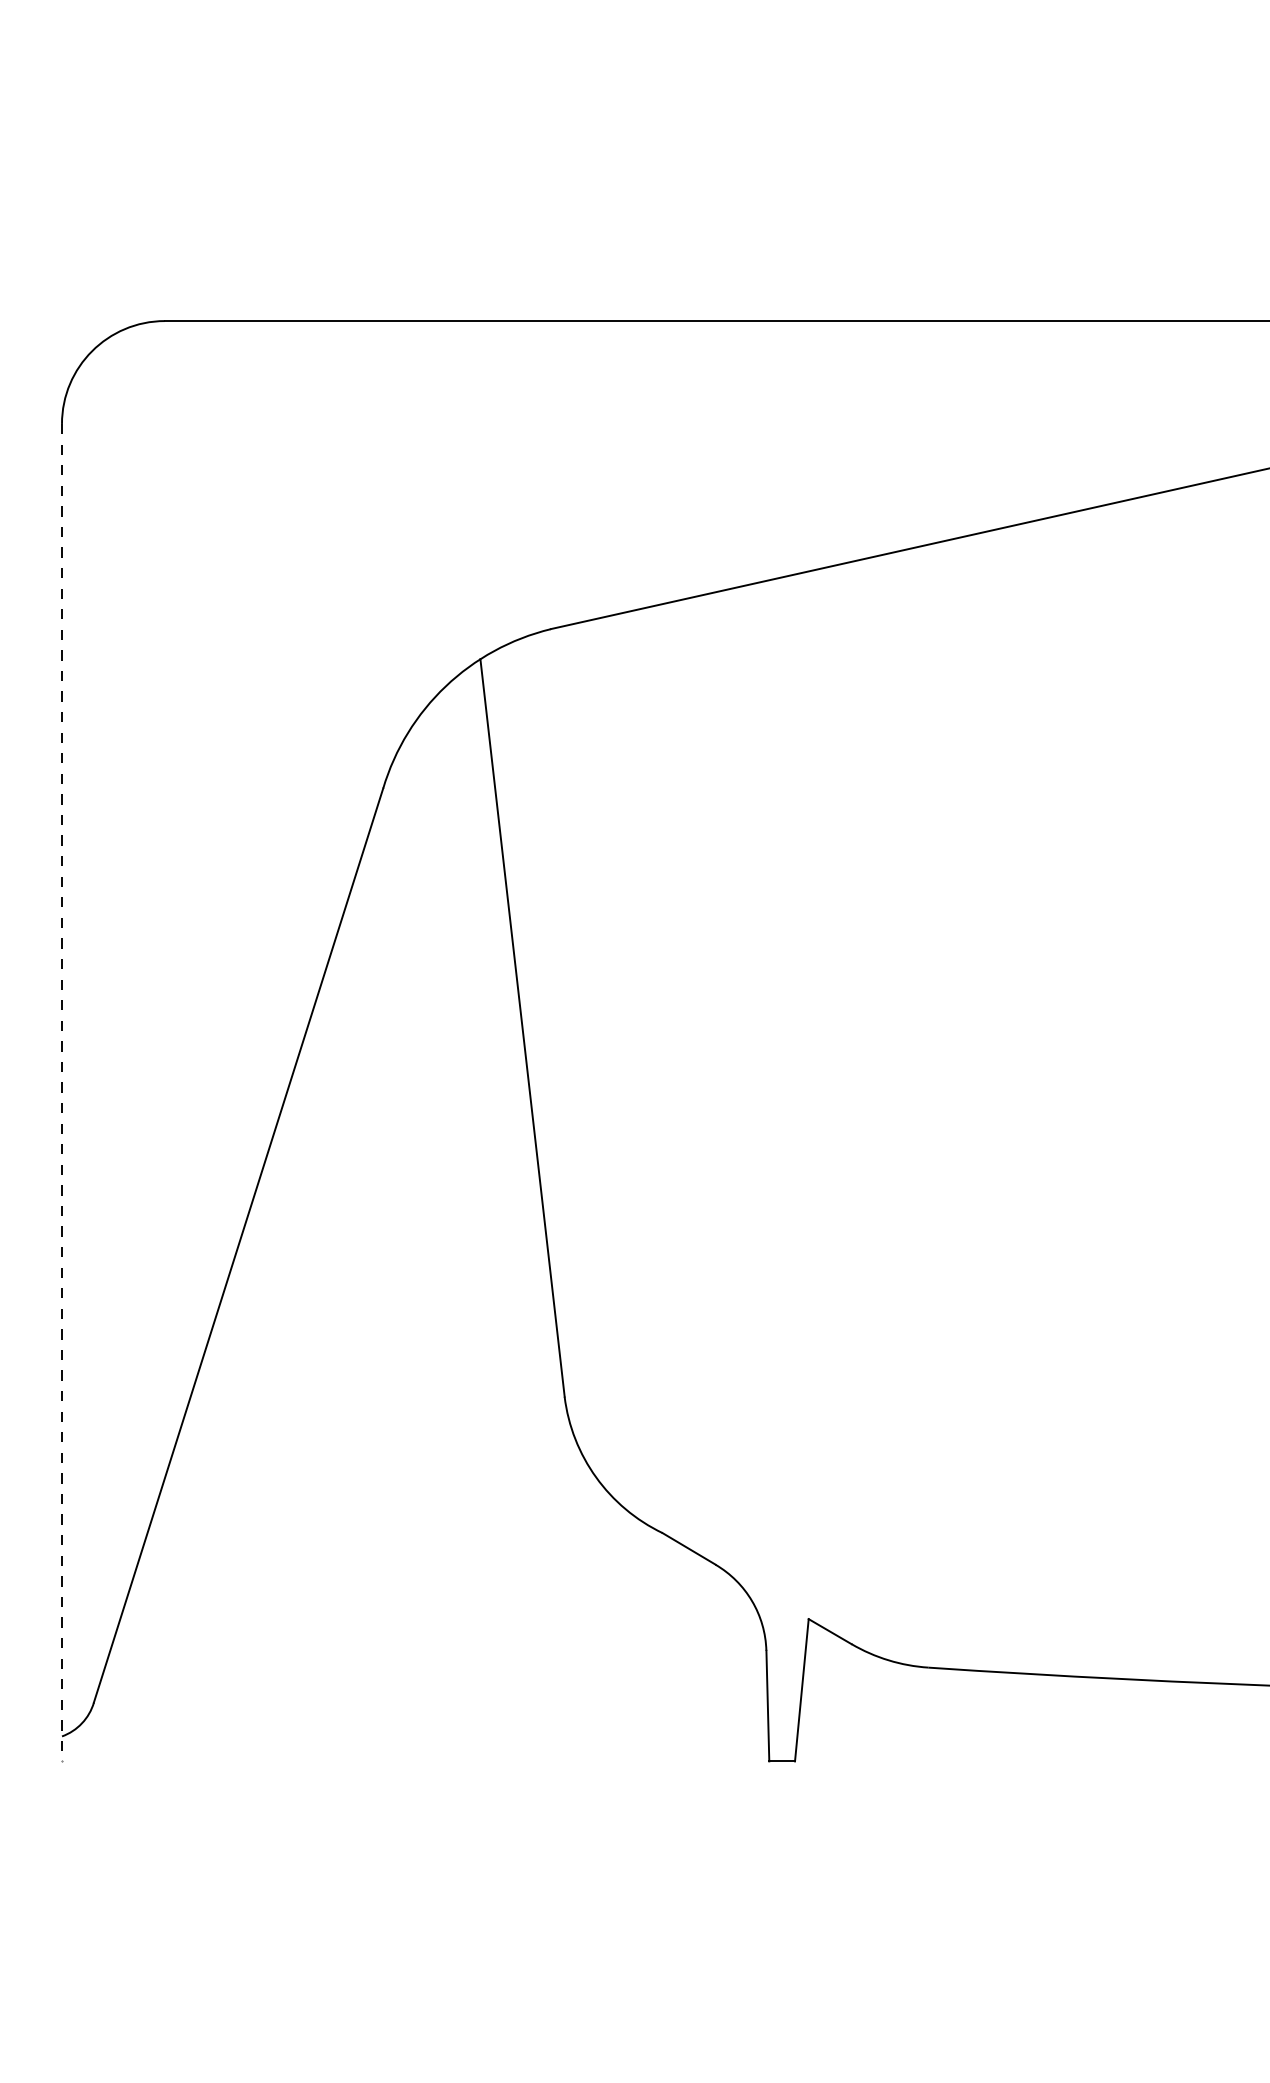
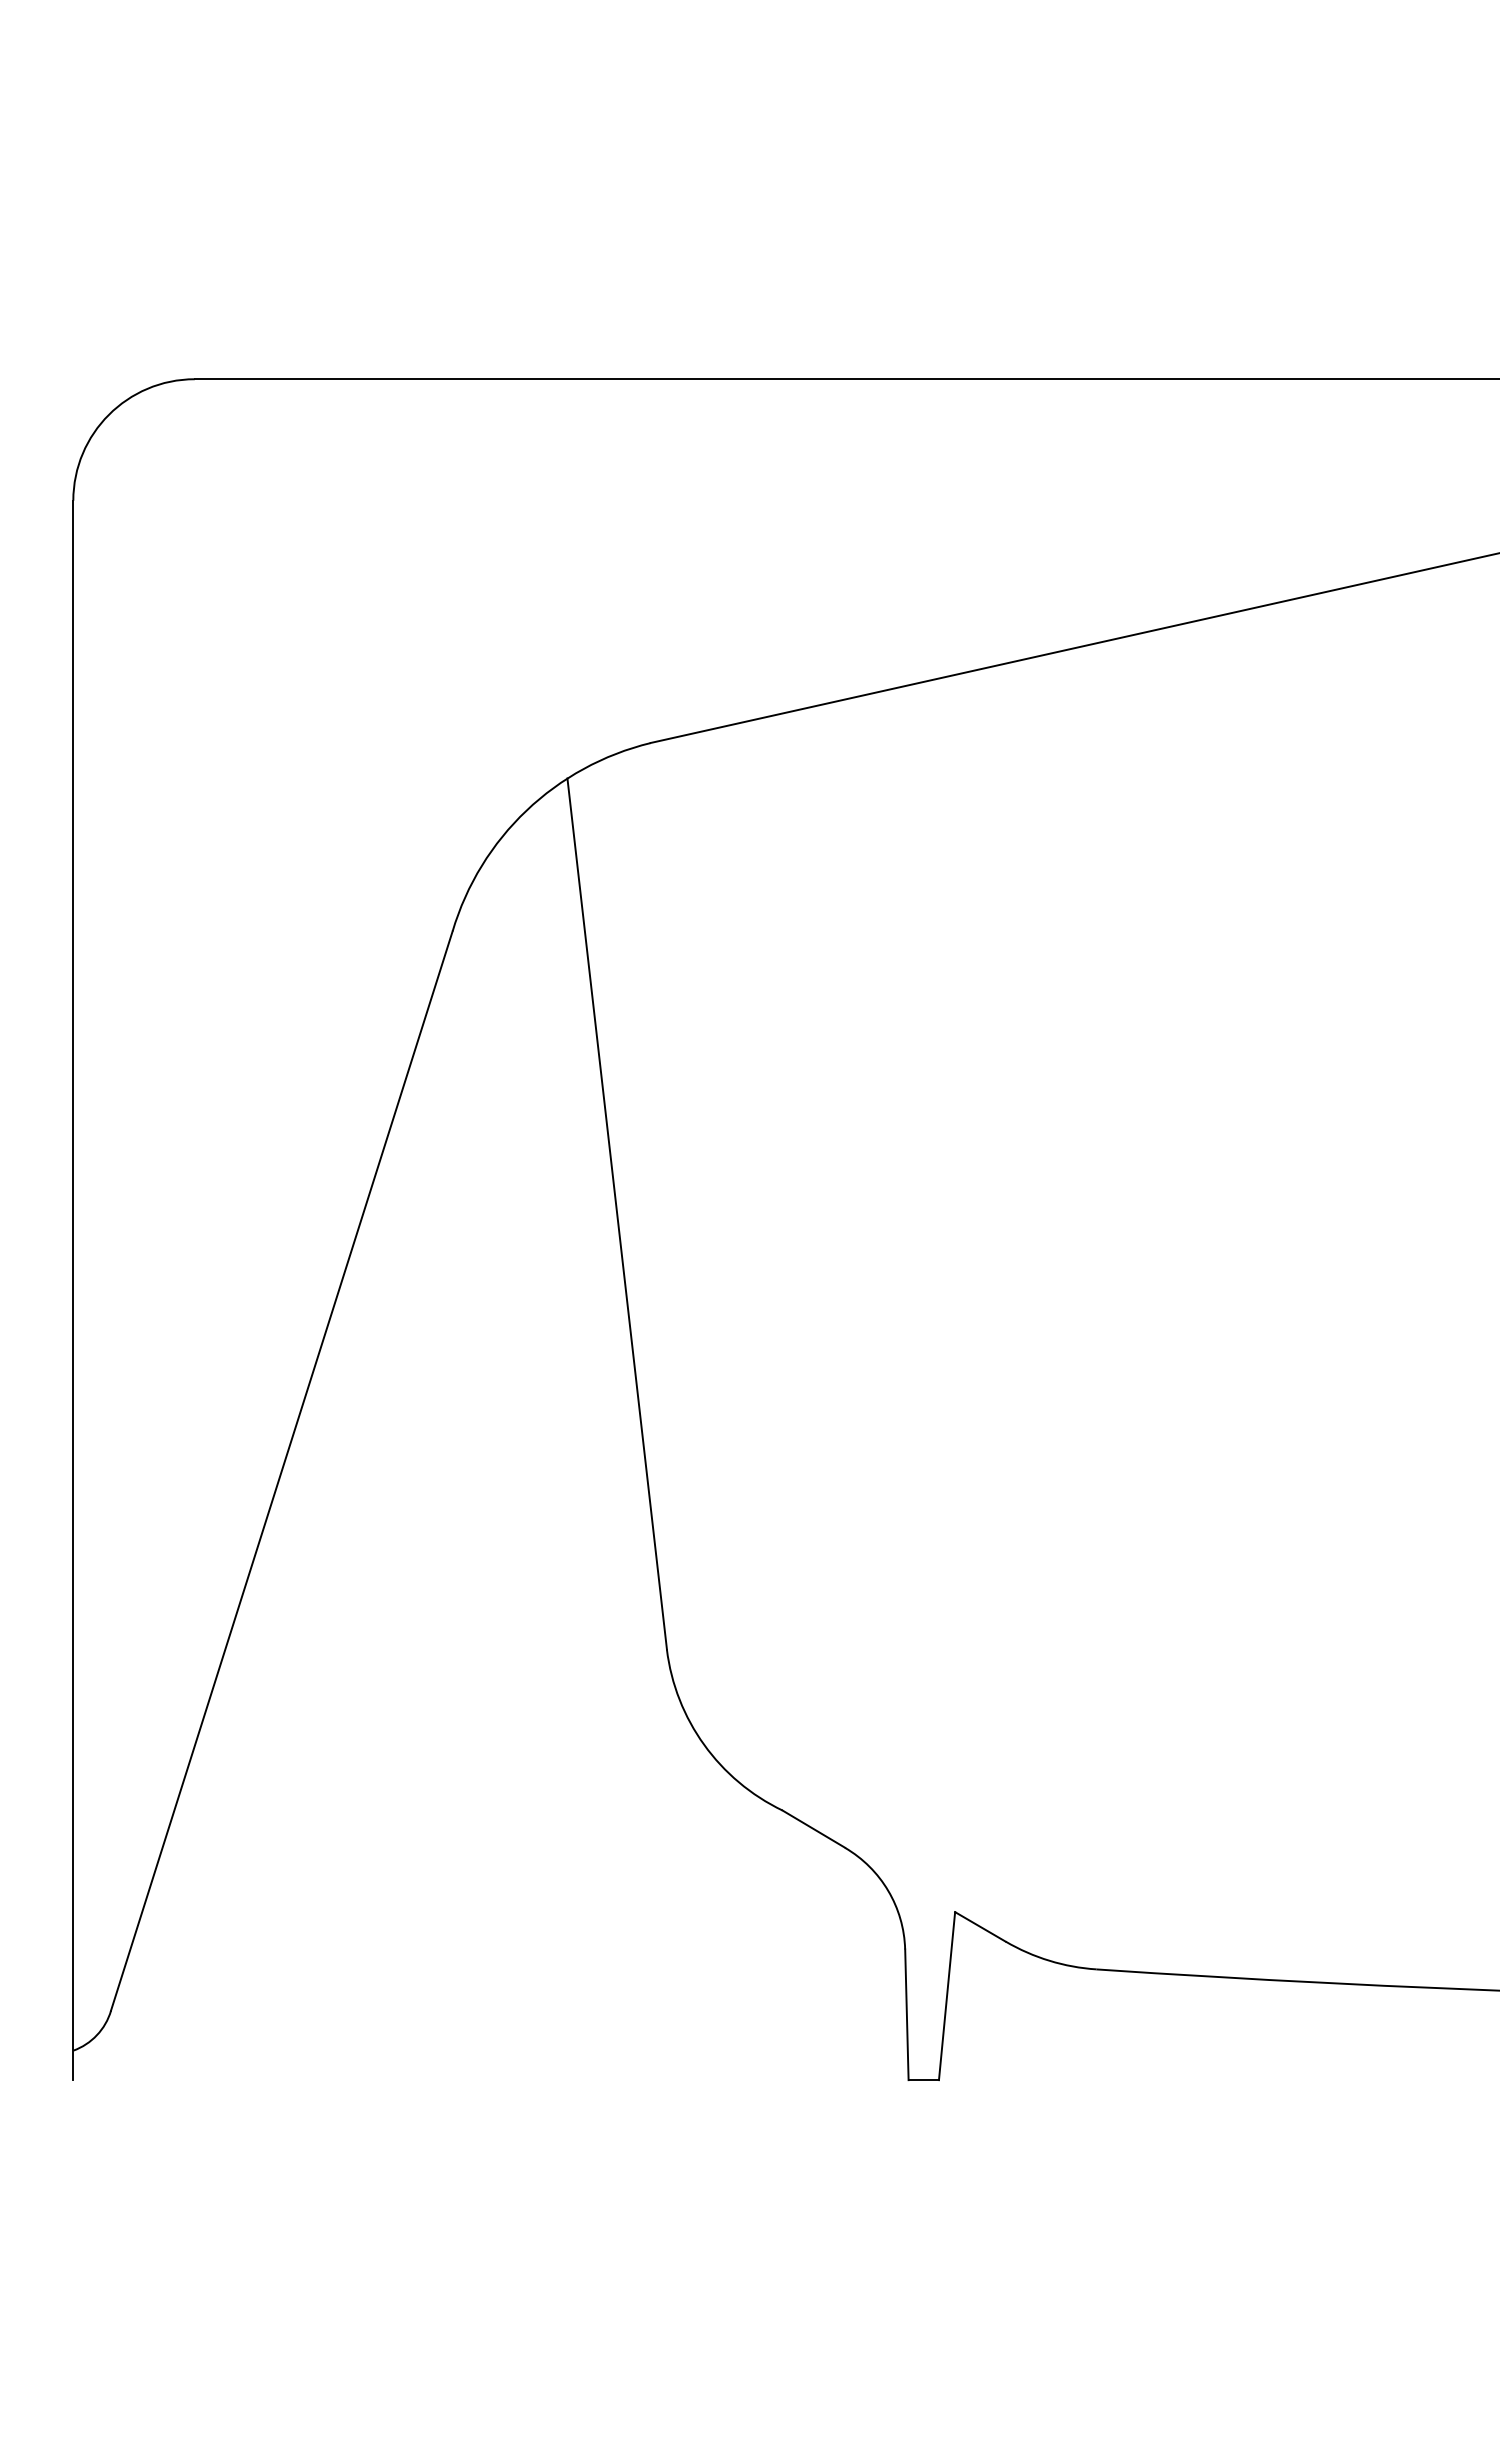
line: (62, 1092) -> (73, 1290), dashed -> solid

